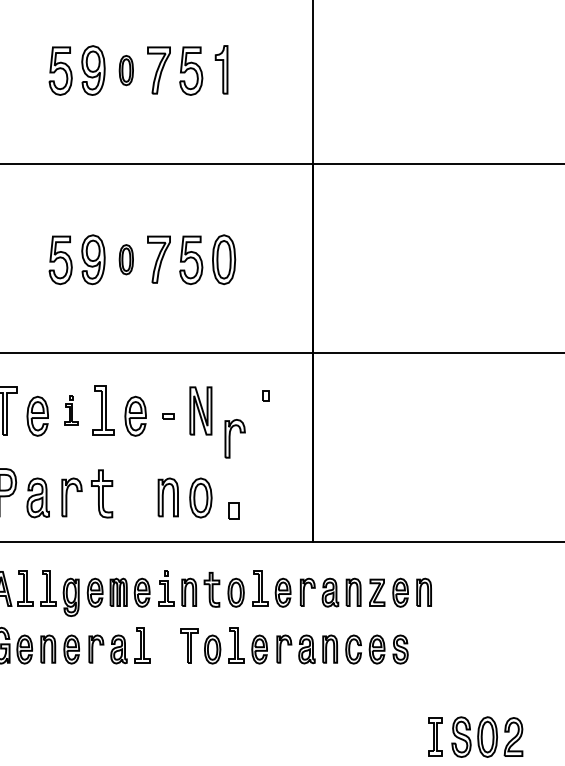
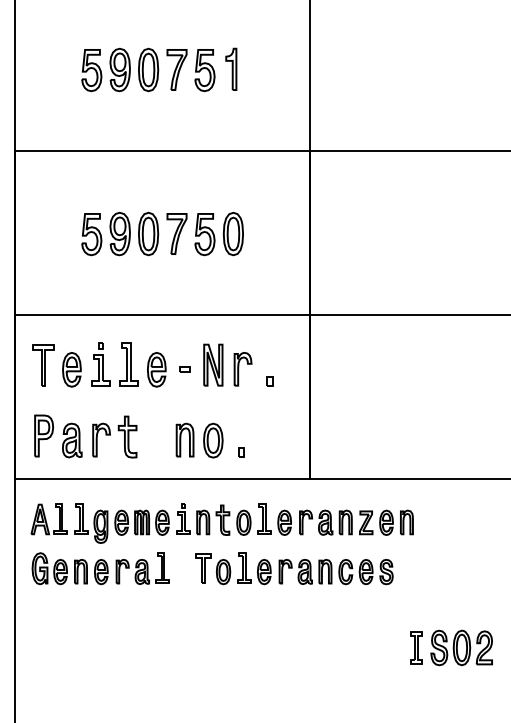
part: (126, 69) -> (148, 69), size x1.67
part: (126, 259) -> (148, 233), size x1.67
part: (265, 396) -> (269, 381), moved
part: (70, 410) -> (100, 364), size x1.67
part: (234, 439) -> (242, 369), moved
part: (233, 511) -> (241, 452), size x0.62

